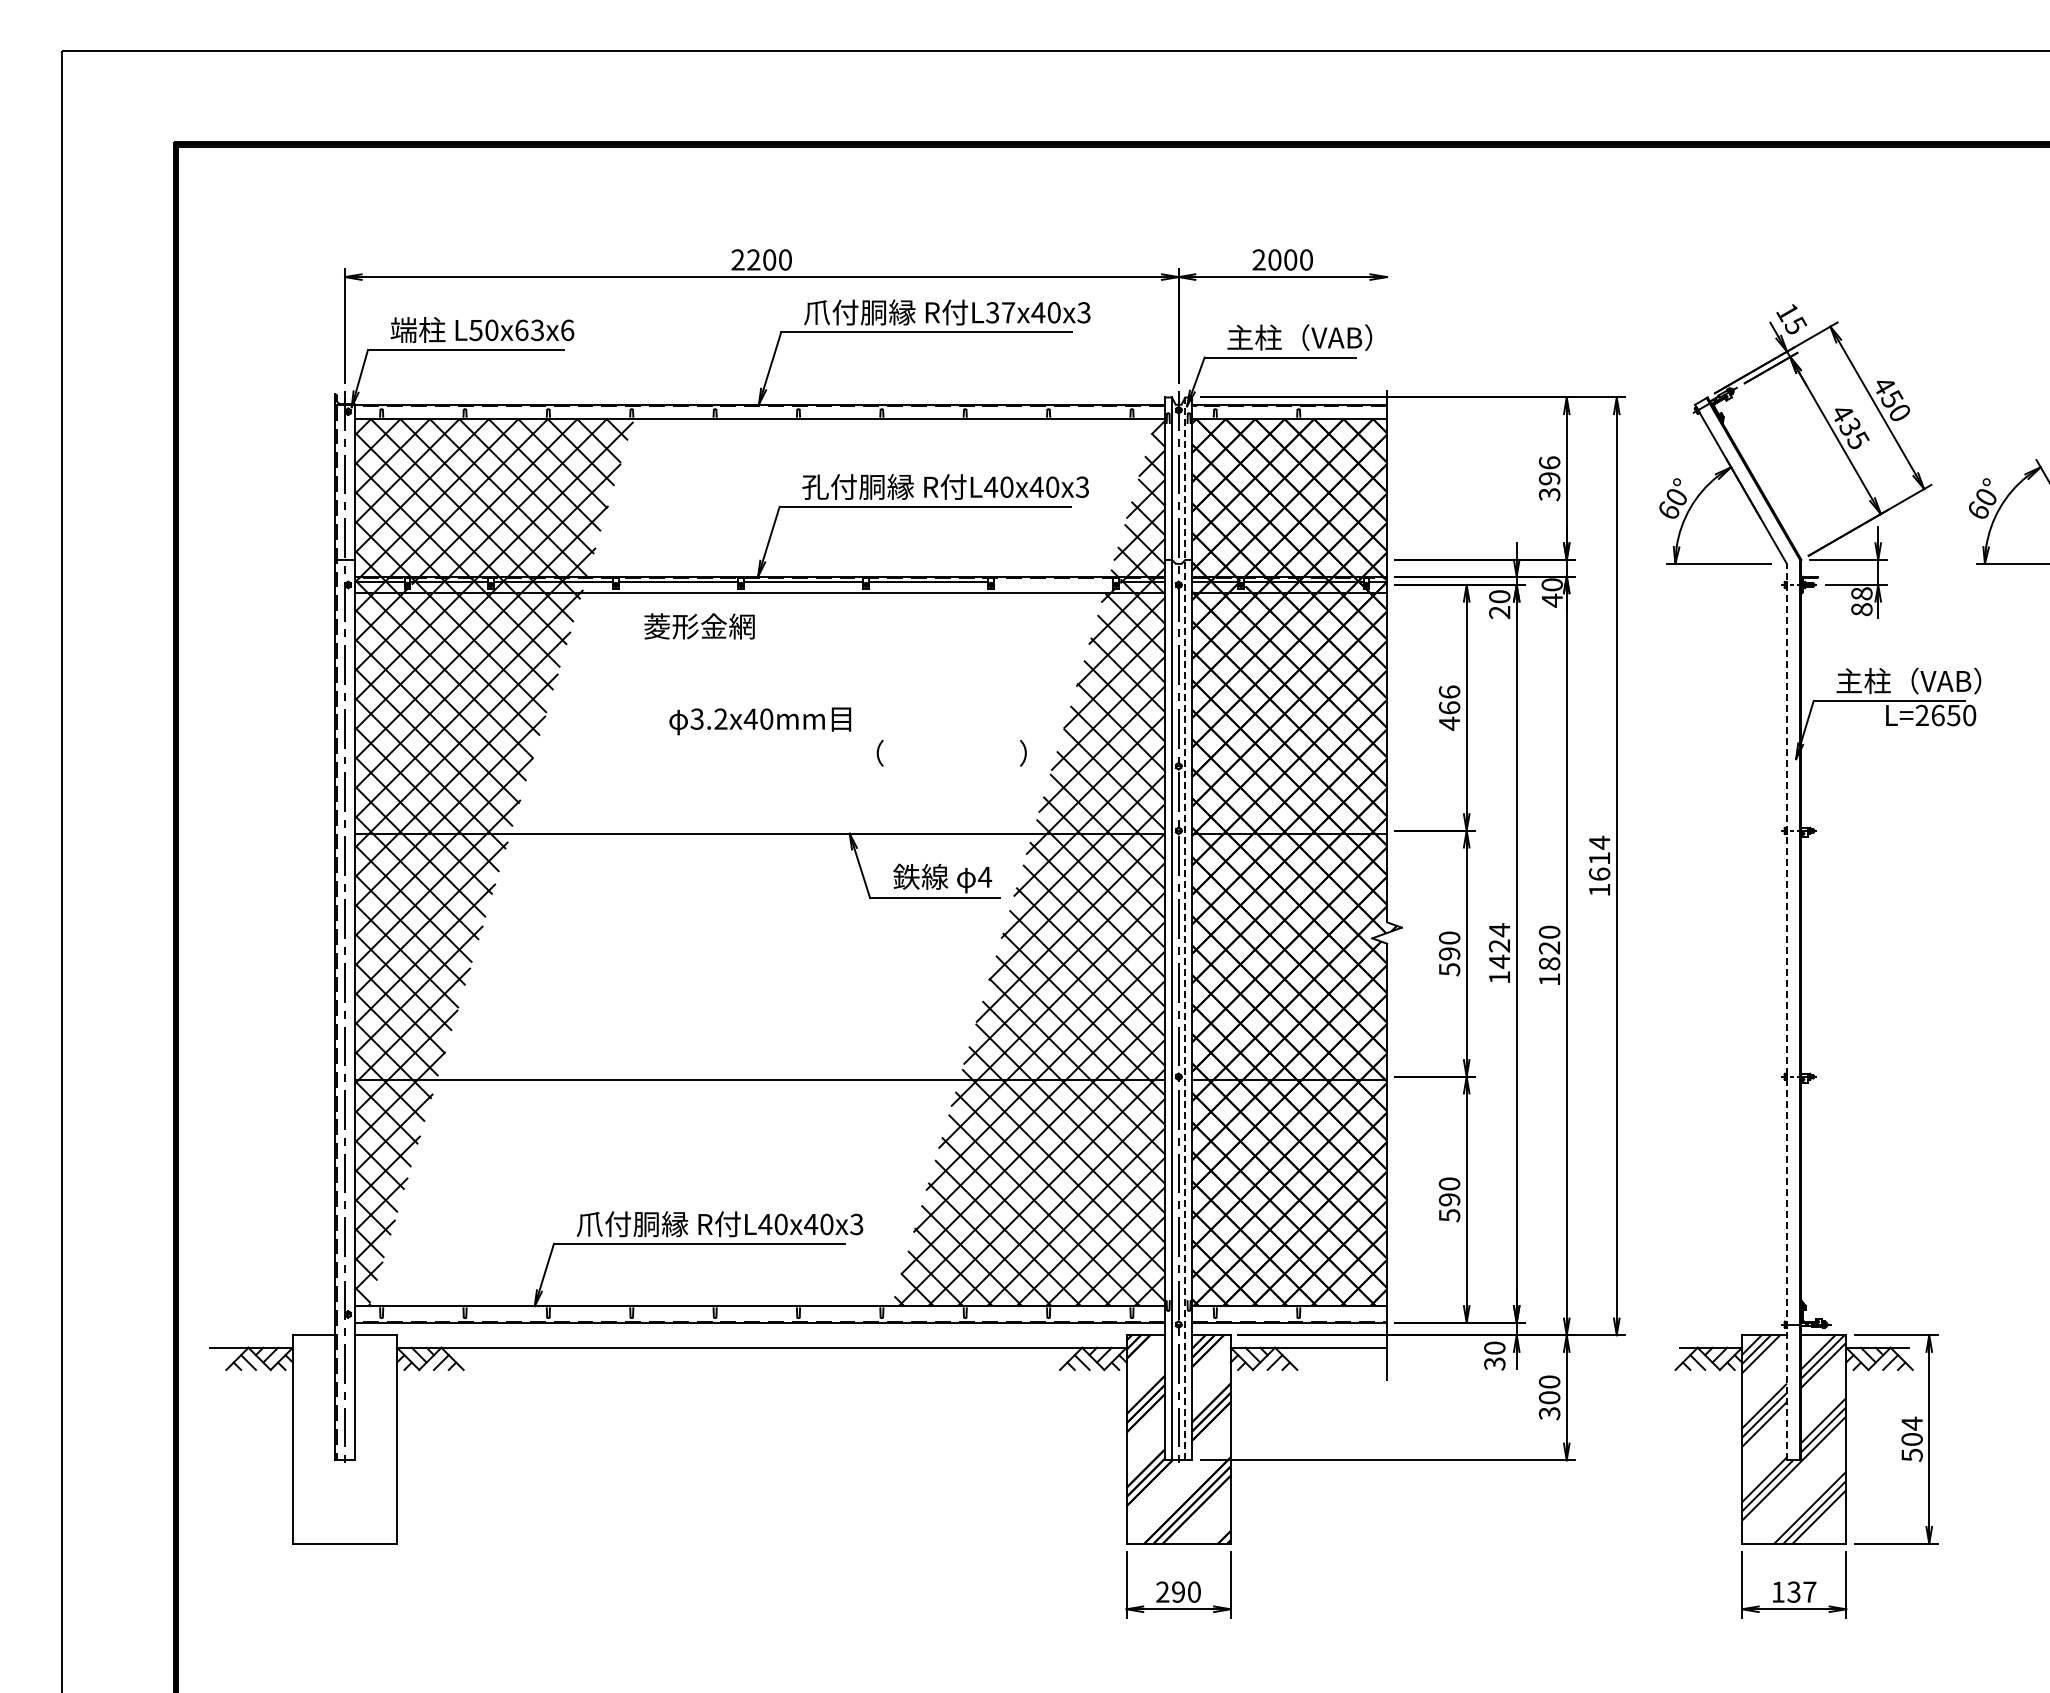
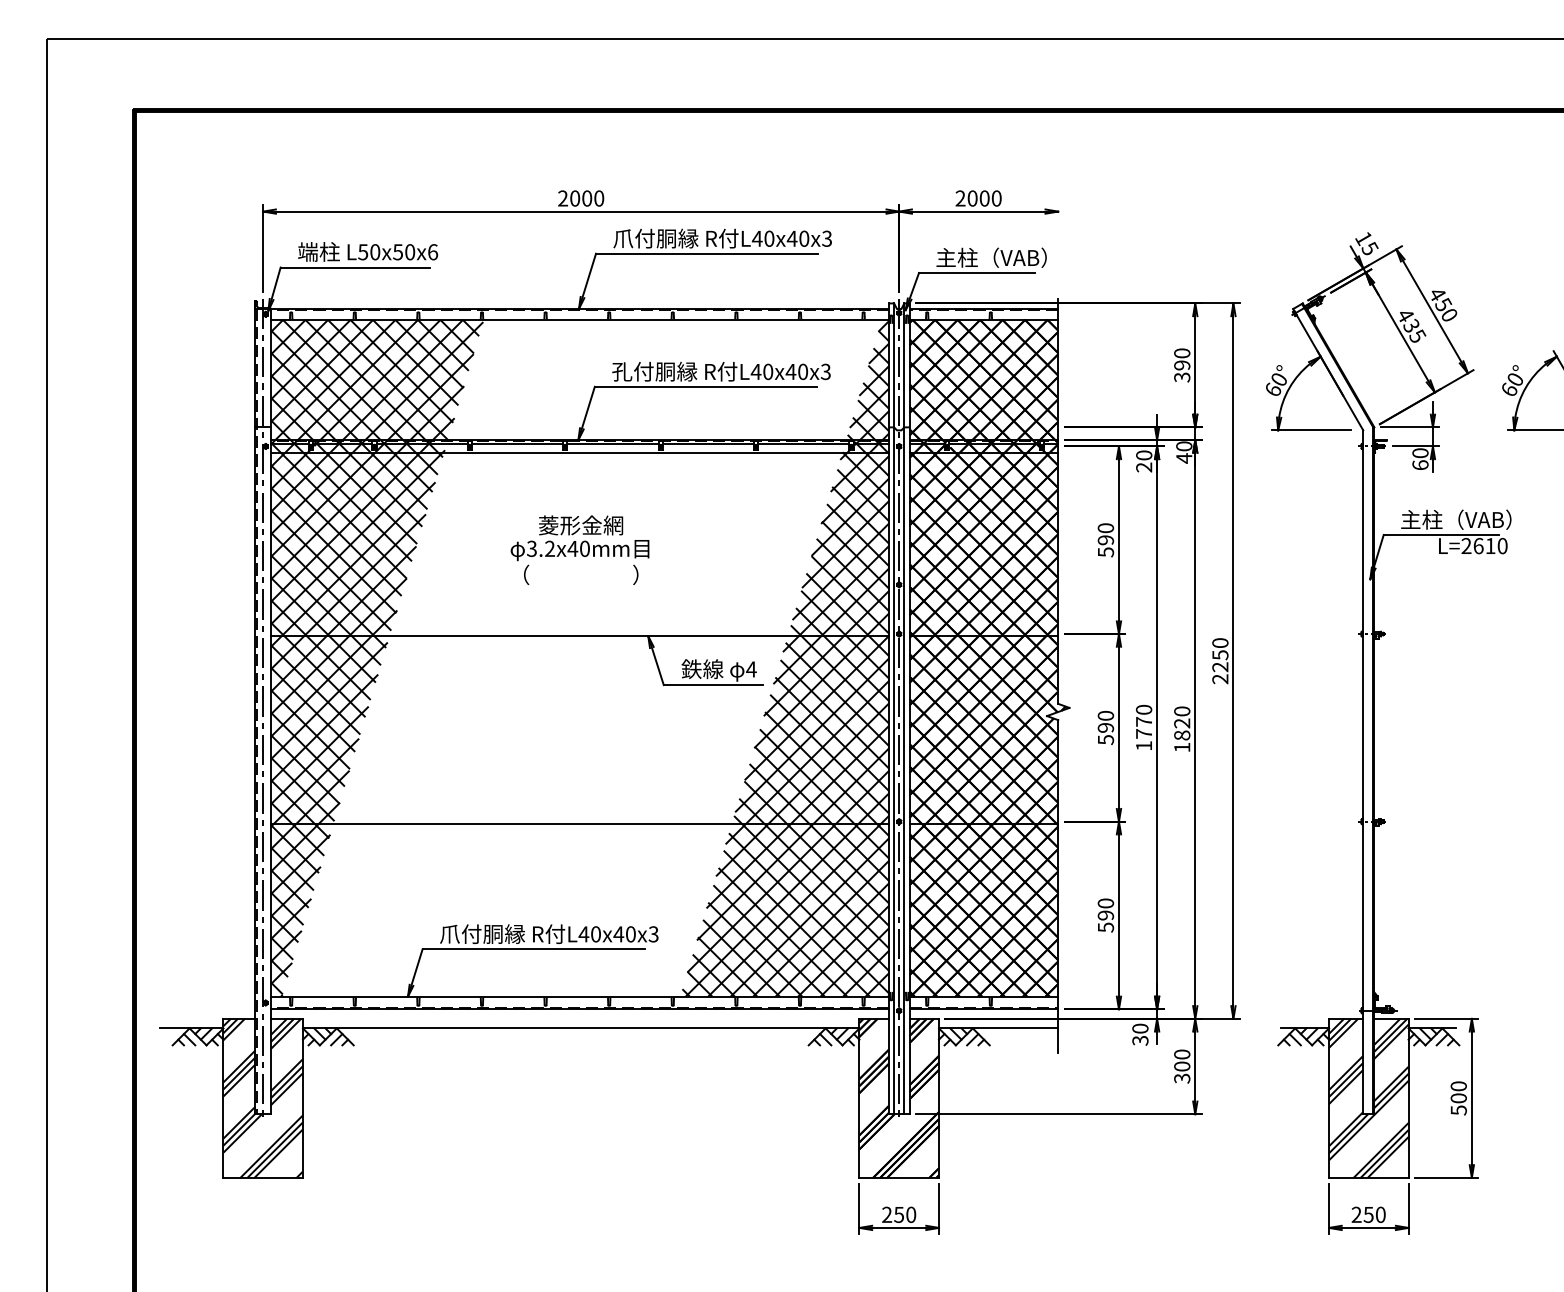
text: (753, 259) -> (574, 198), 2200 -> 2000
text: (1000, 312) -> (763, 238), L37x40x3 -> L40x40x3
text: (529, 330) -> (403, 252), L50x63x6 -> L50x50x6
text: (1549, 462) -> (1182, 353), 396 -> 390
line: (1053, 581) -> (803, 443), added
text: (1861, 601) -> (1420, 459), 88 -> 60
text: (699, 626) -> (580, 525), moved
text: (1449, 707) -> (1105, 539), 466 -> 590
text: (1953, 715) -> (1490, 546), L=2650 -> L=2610
text: (951, 753) -> (580, 575), moved
text: (1599, 865) -> (1220, 660), 1614 -> 2250
line: (1185, 928) -> (904, 708), dashed -> solid
text: (1499, 945) -> (1143, 721), 1424 -> 1770
line: (1786, 1011) -> (1362, 771), dashed -> solid
text: (1911, 1423) -> (1458, 1086), 504 -> 500
hatch: (344, 1439) -> (262, 1098), added
text: (1177, 1591) -> (898, 1214), 290 -> 250
text: (1793, 1591) -> (1368, 1214), 137 -> 250

